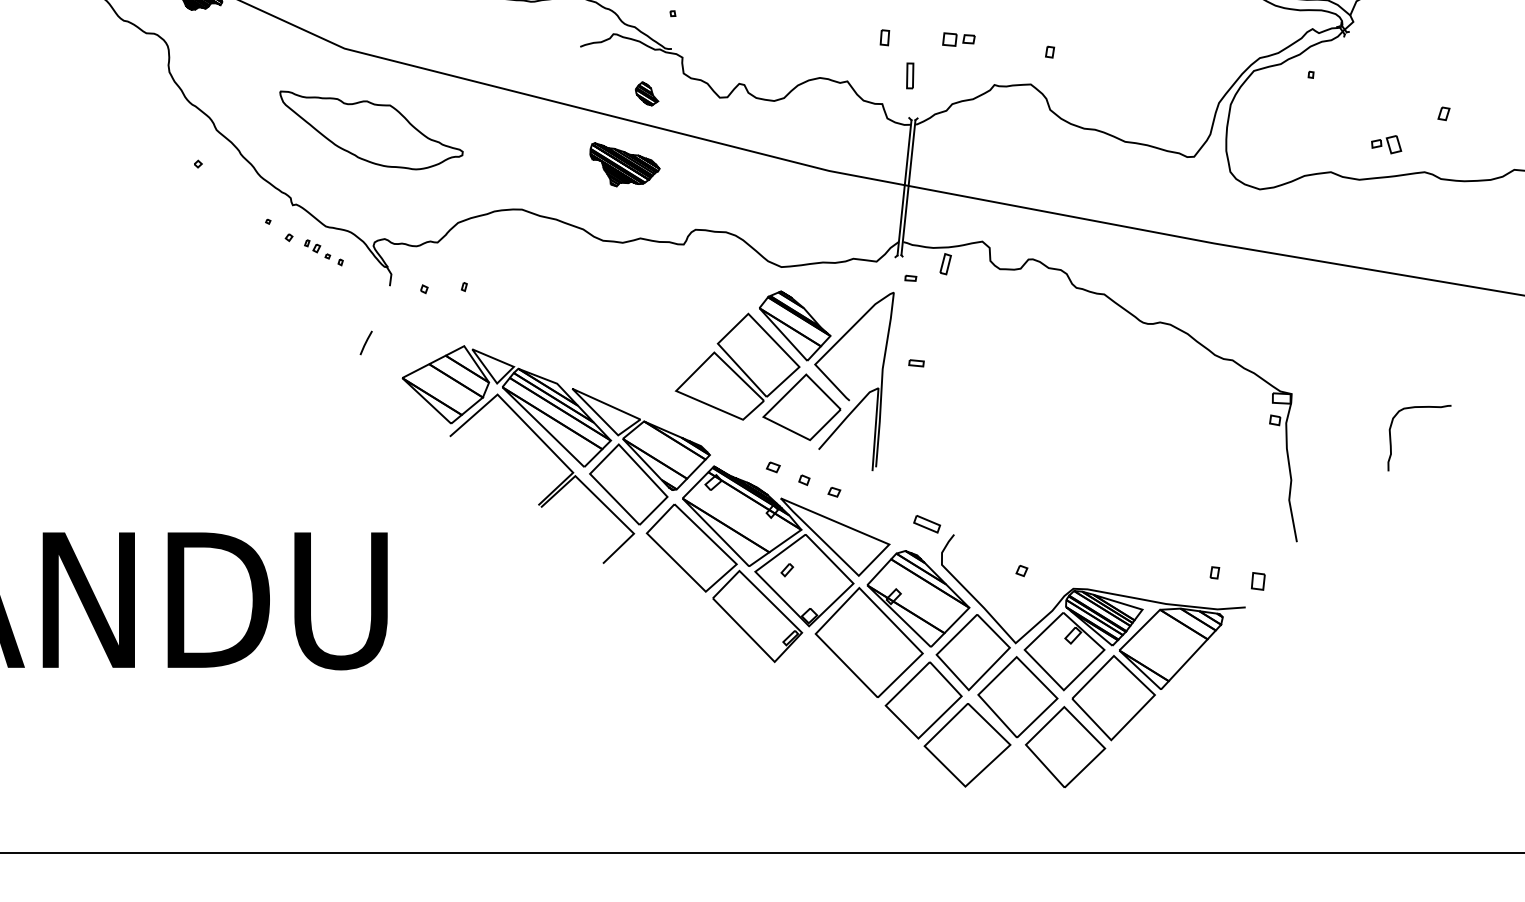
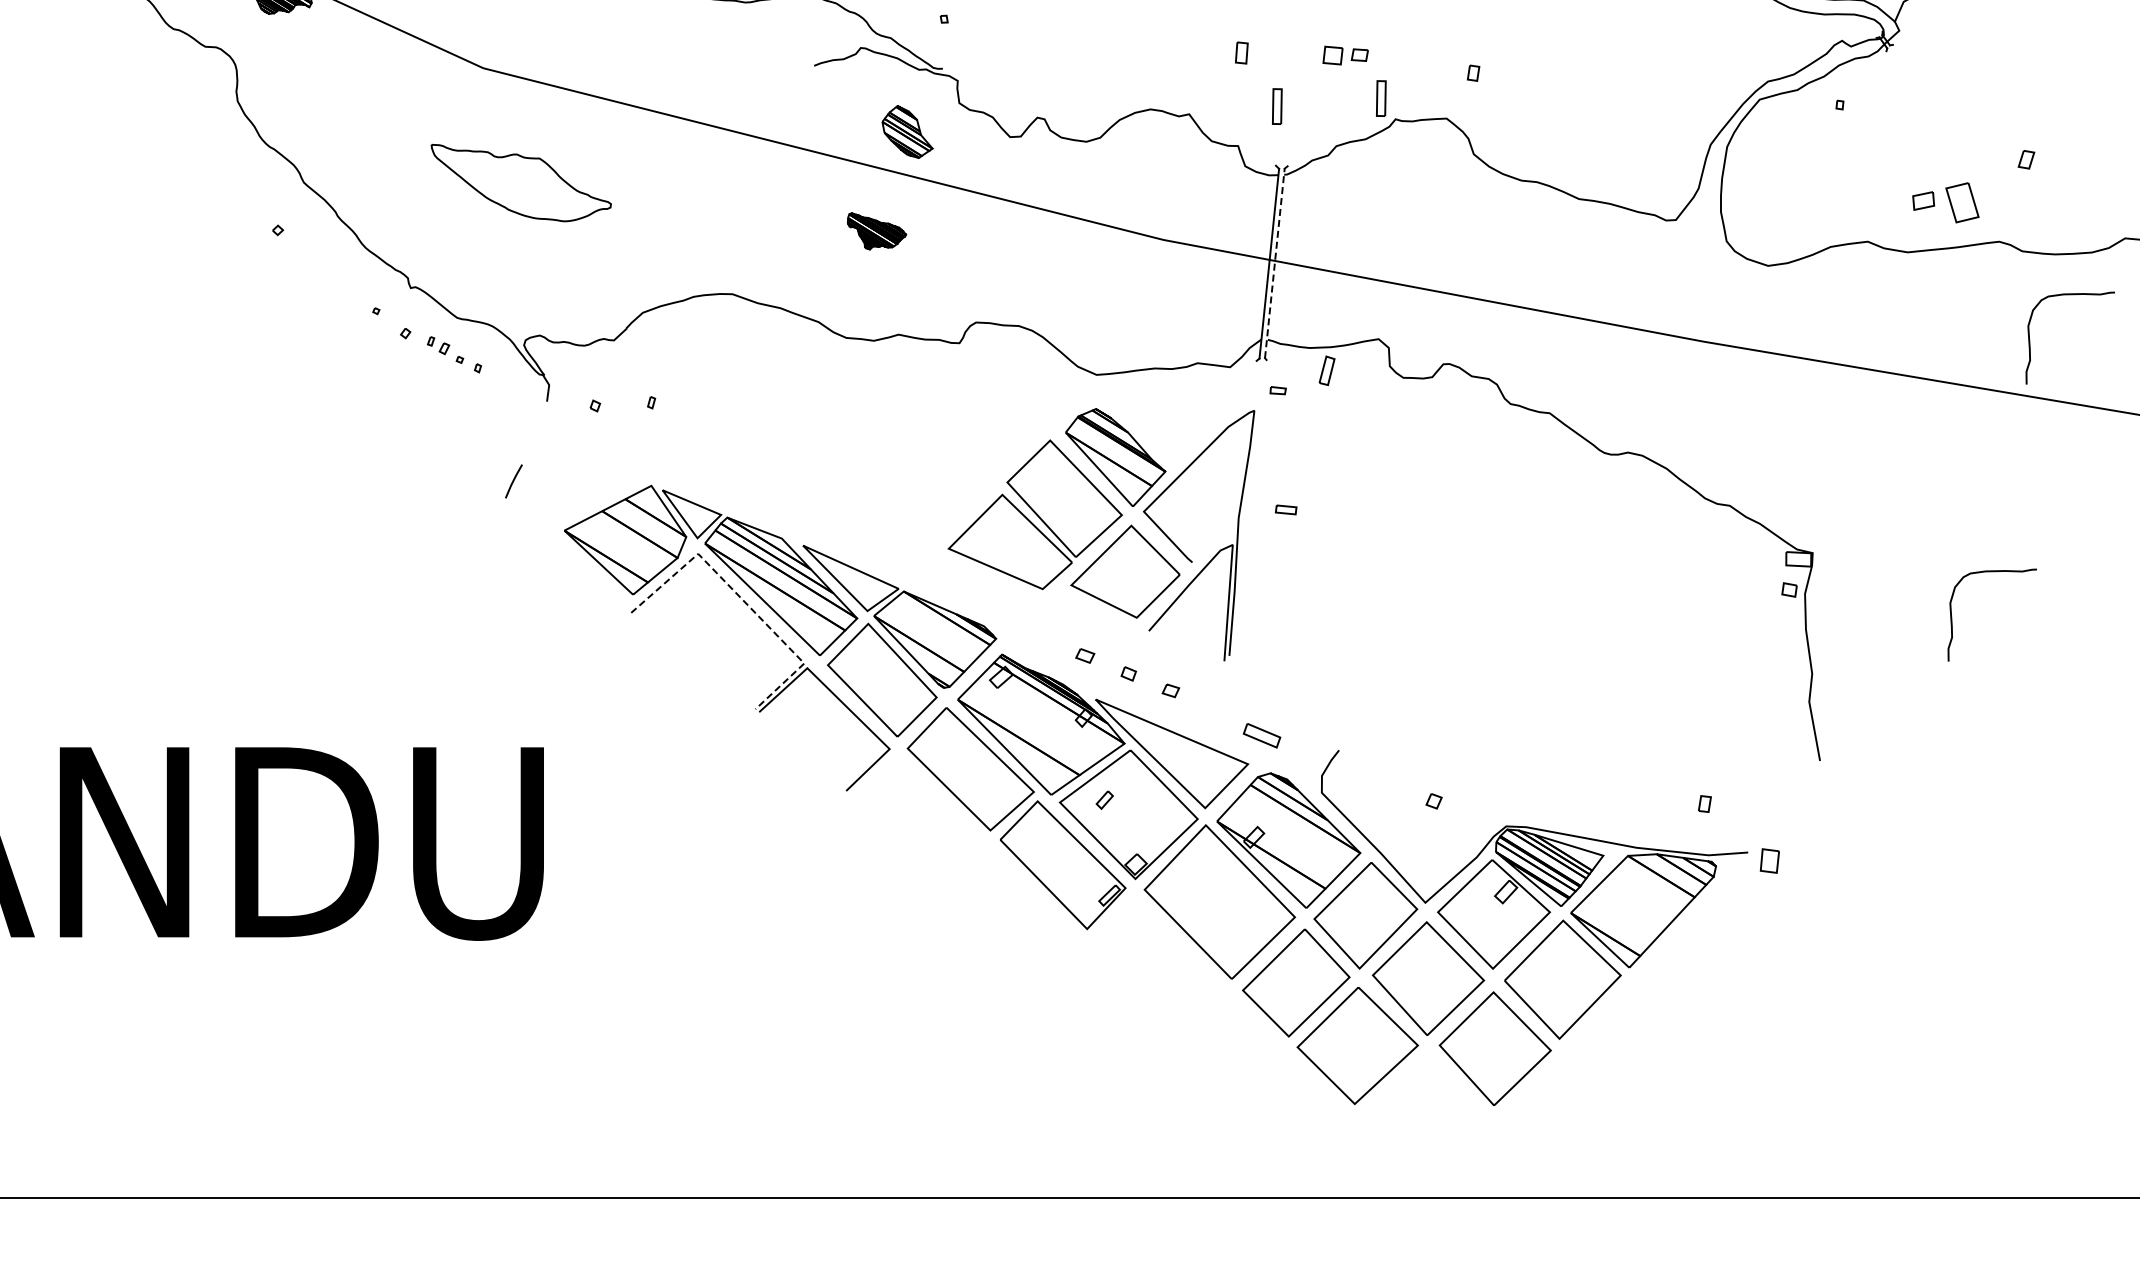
part: (984, 70) -> (1381, 98), added
part: (646, 93) -> (907, 131), size x1.6
part: (371, 130) -> (521, 182), size x0.7
part: (1386, 144) -> (1945, 203), size x1.6
part: (624, 164) -> (876, 231), size x0.6
line: (908, 187) -> (1274, 263), solid -> dashed
curve: (1446, 241) -> (2030, 339), added
line: (529, 427) -> (743, 600), solid -> dashed
part: (926, 524) -> (1261, 735), moved
part: (1258, 581) -> (1769, 860), moved

